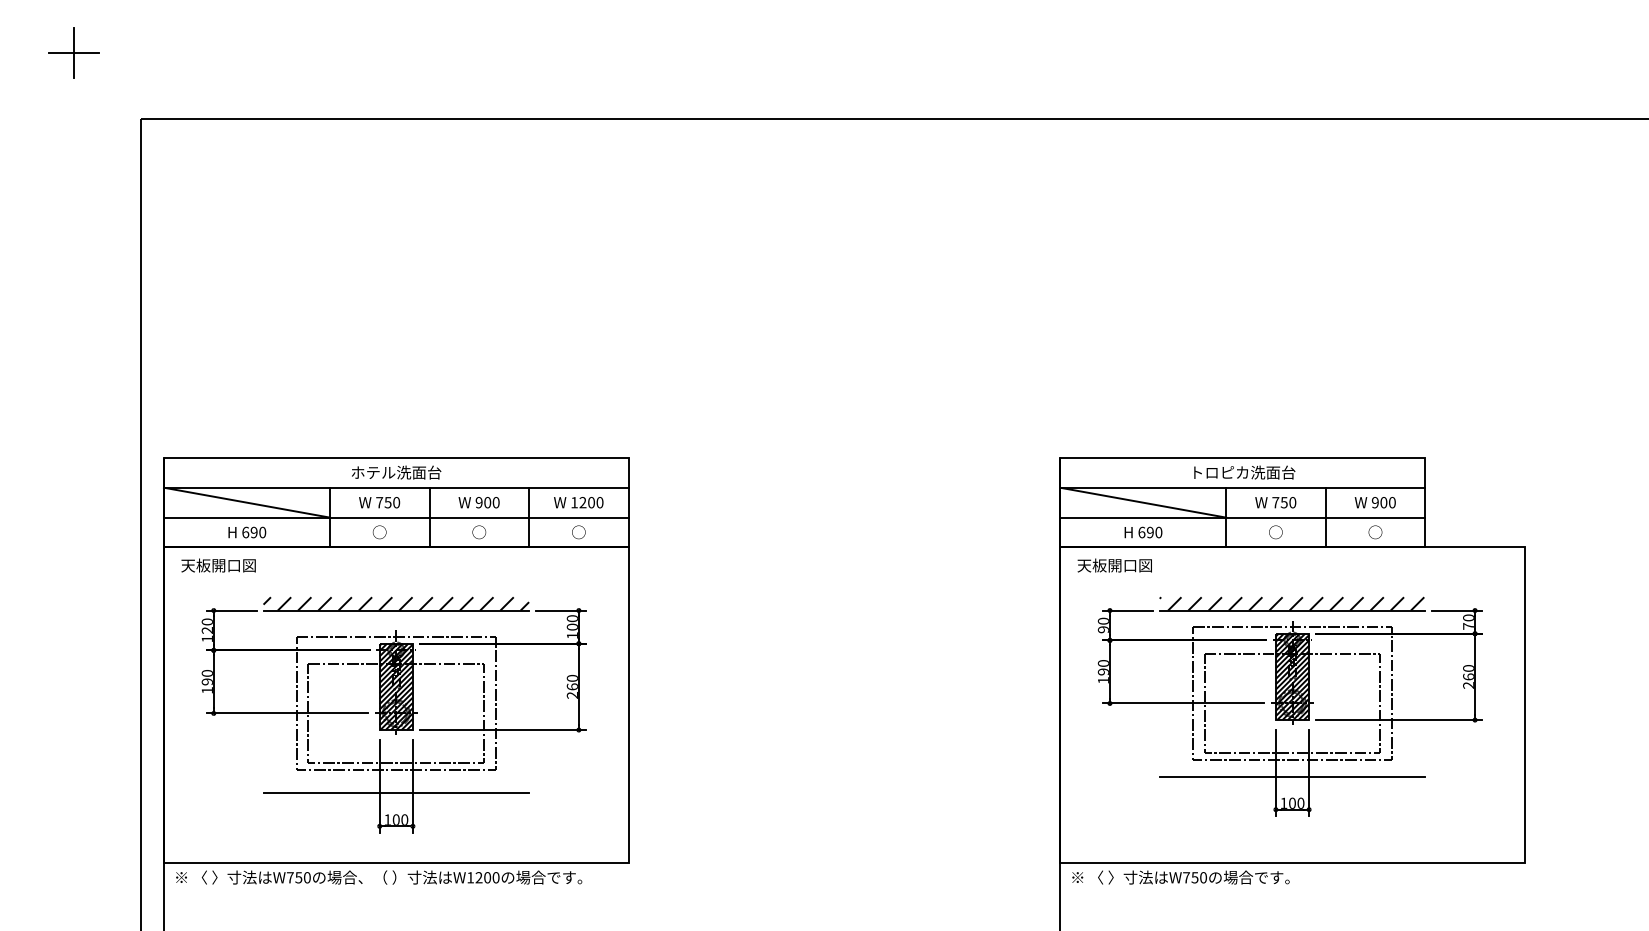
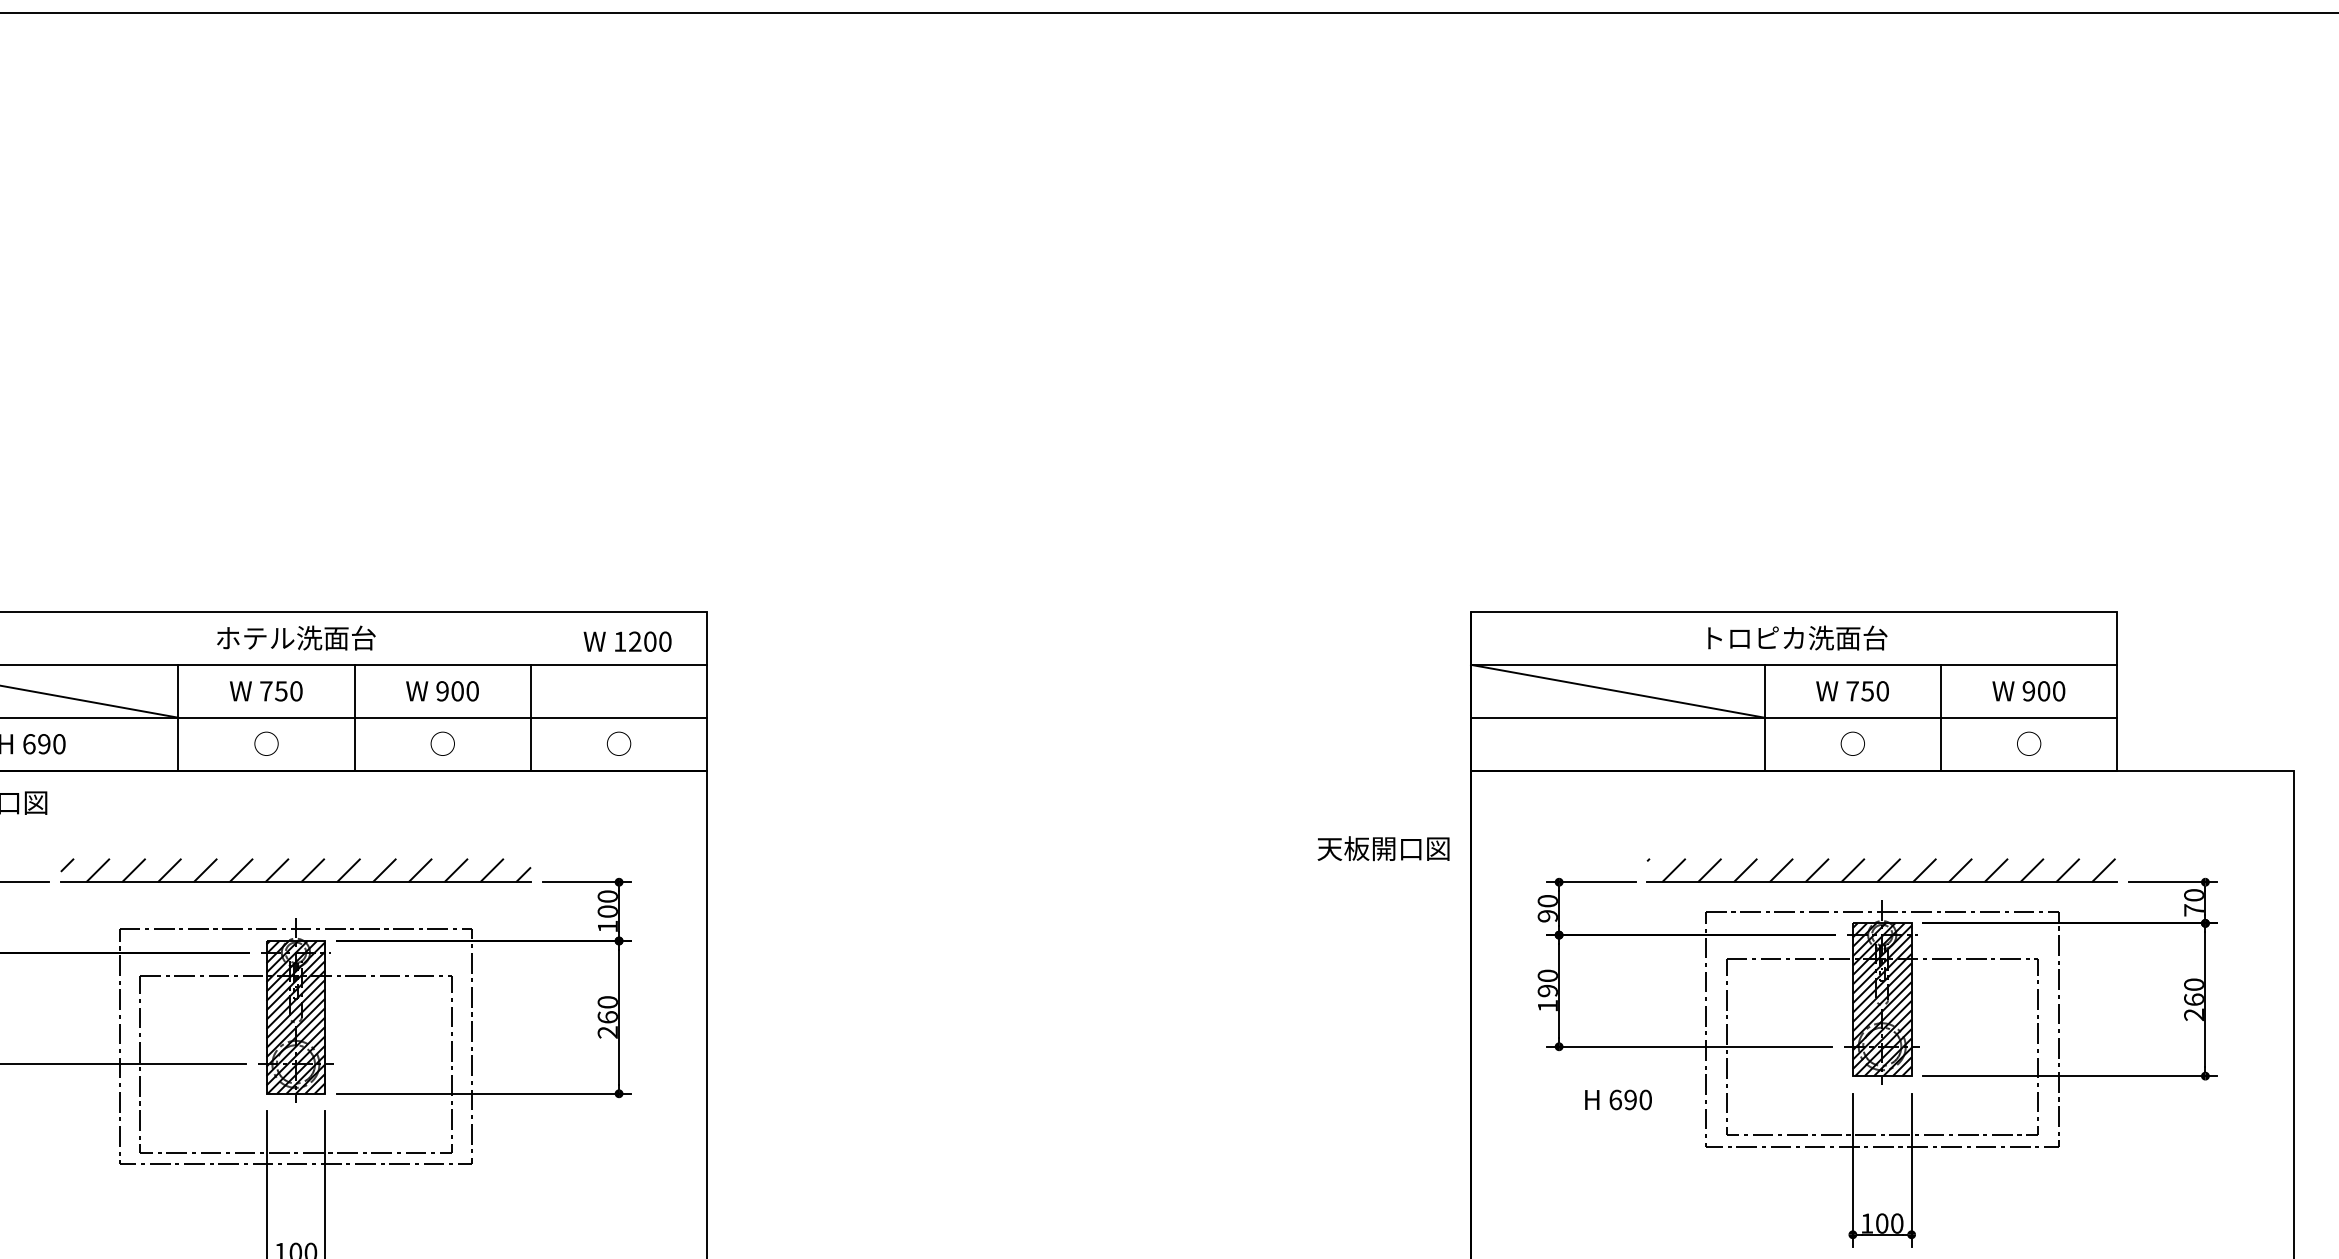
text: (578, 502) -> (627, 641), moved
text: (1143, 532) -> (1618, 1099), moved
text: (1114, 565) -> (1383, 848), moved
line: (1292, 776) -> (1882, 1175), removed
line: (396, 793) -> (296, 1206), removed

